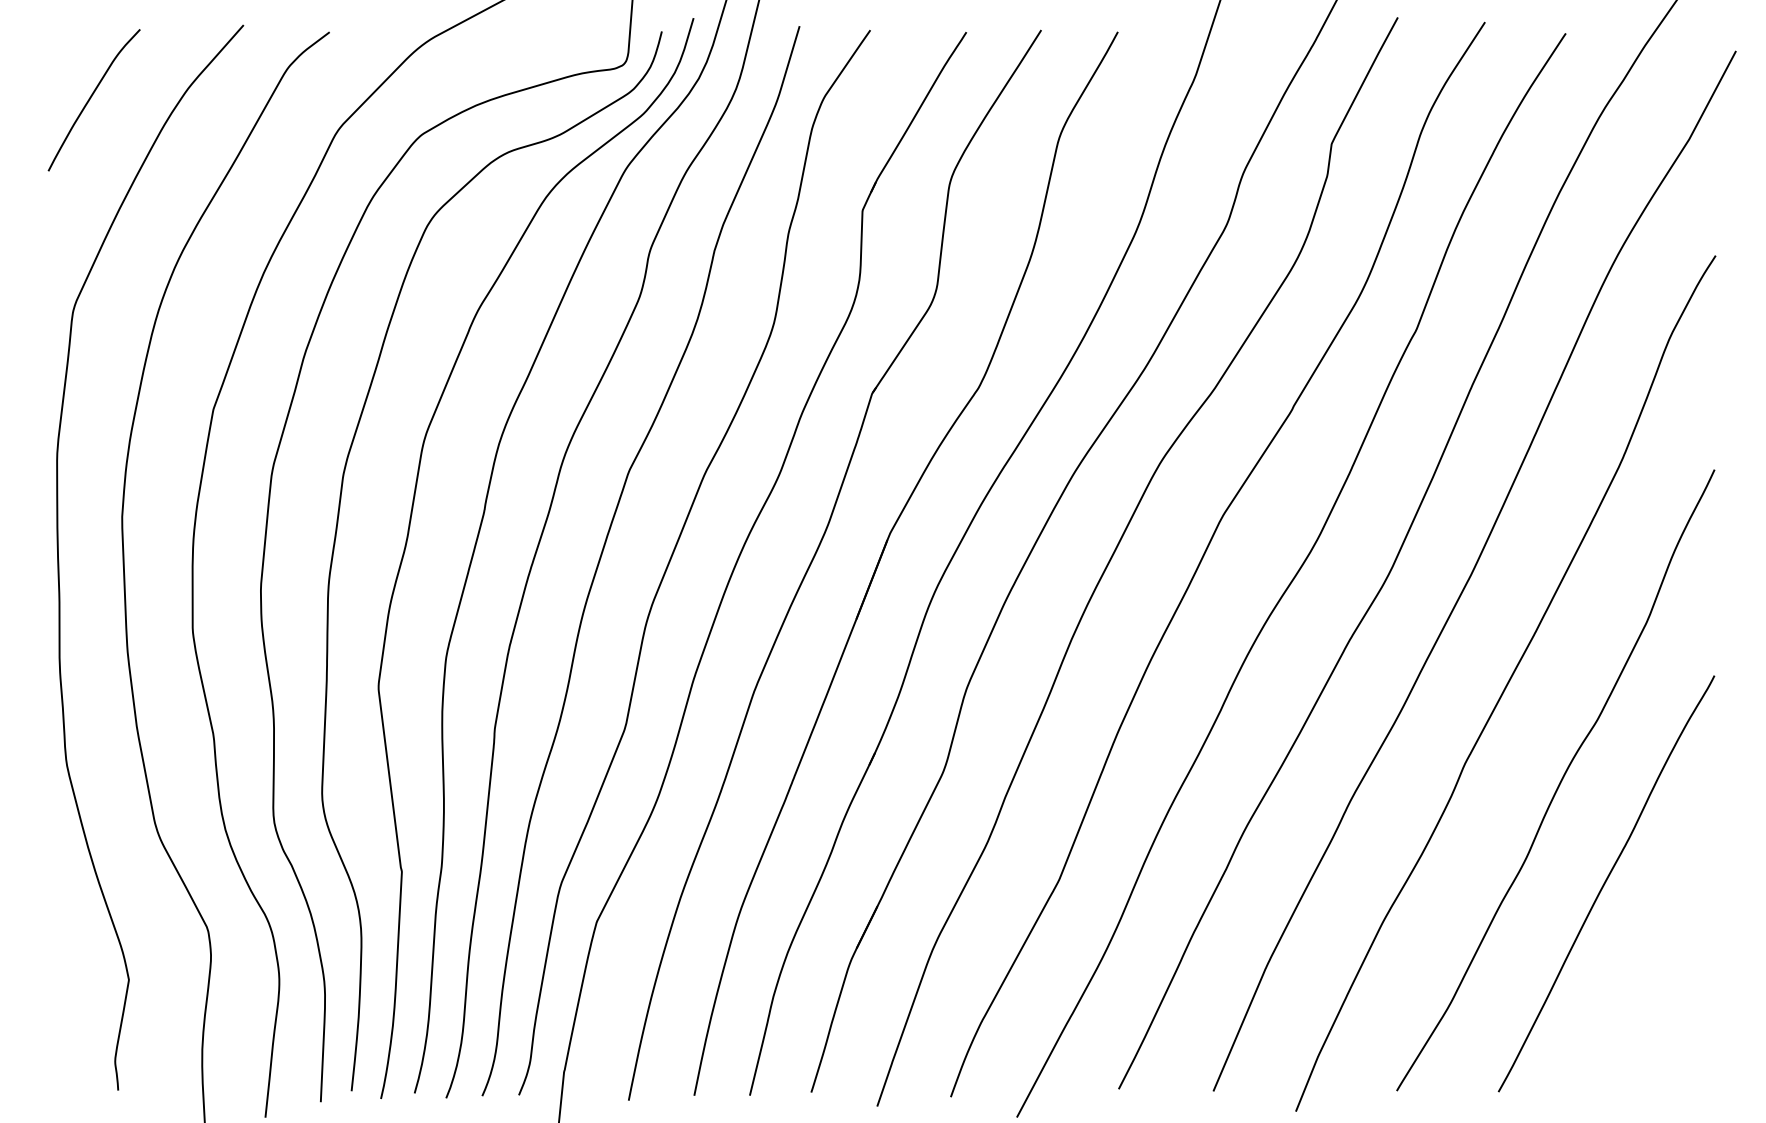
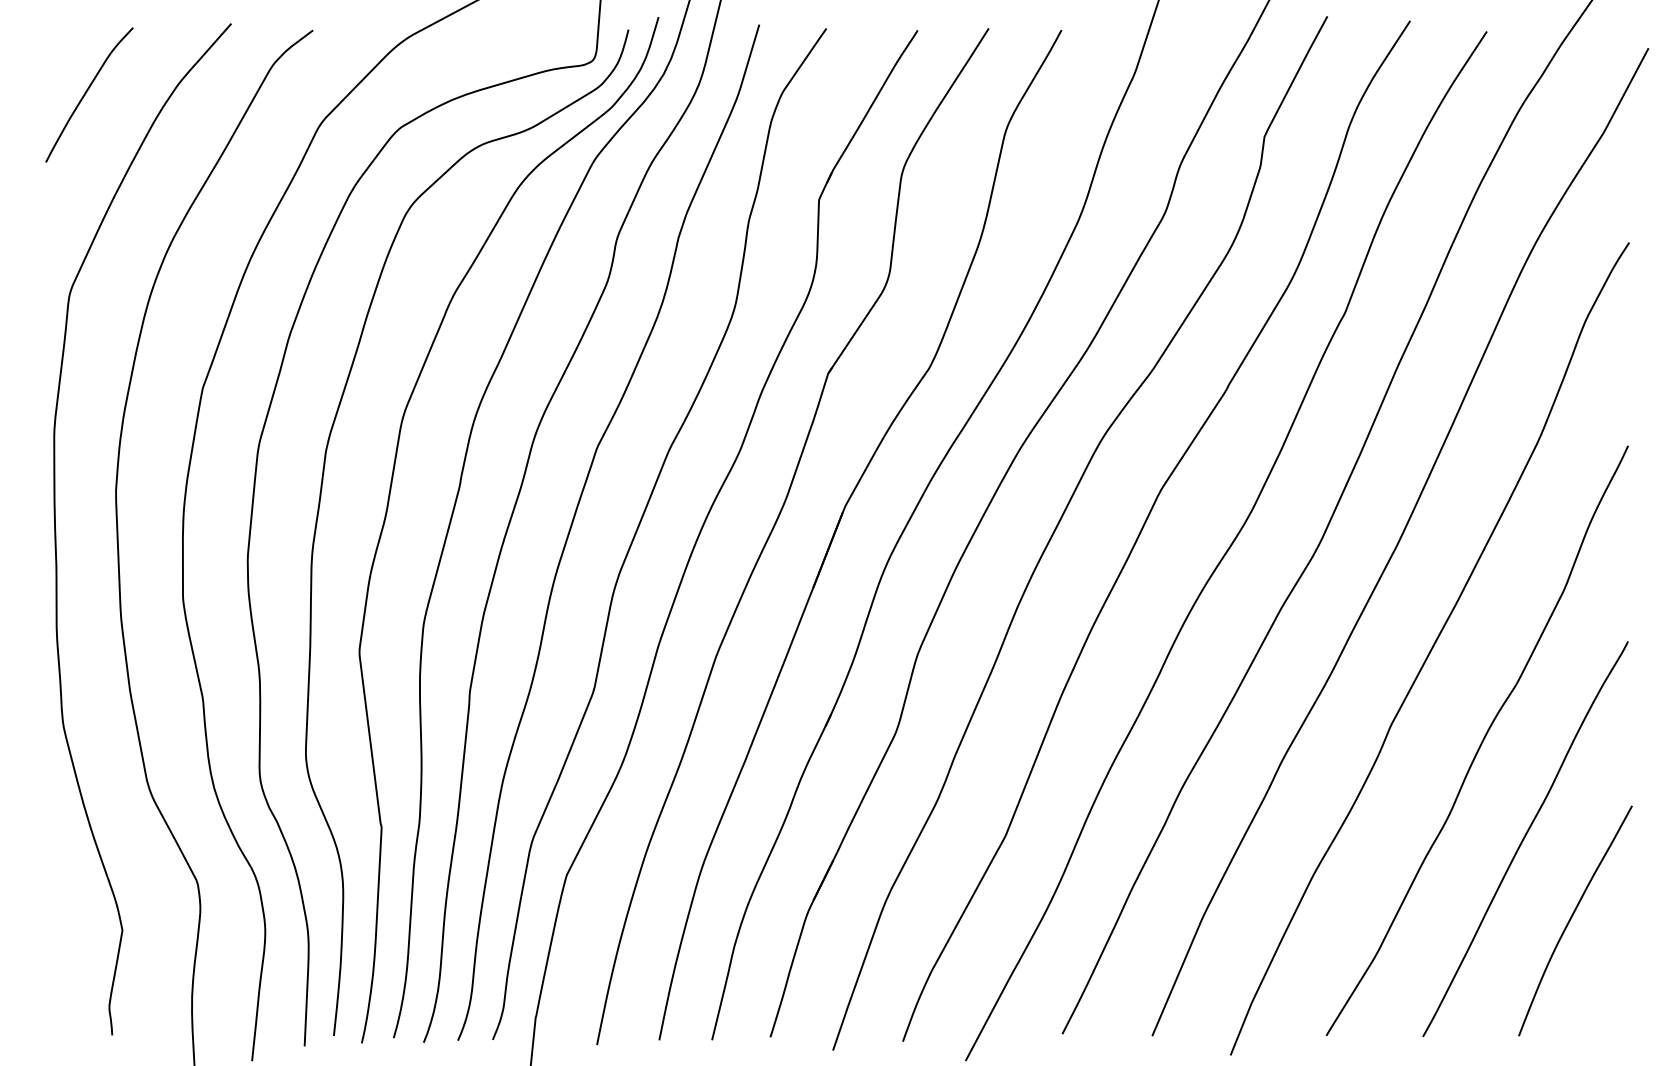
curve: (1655, 967) -> (1572, 918), added

